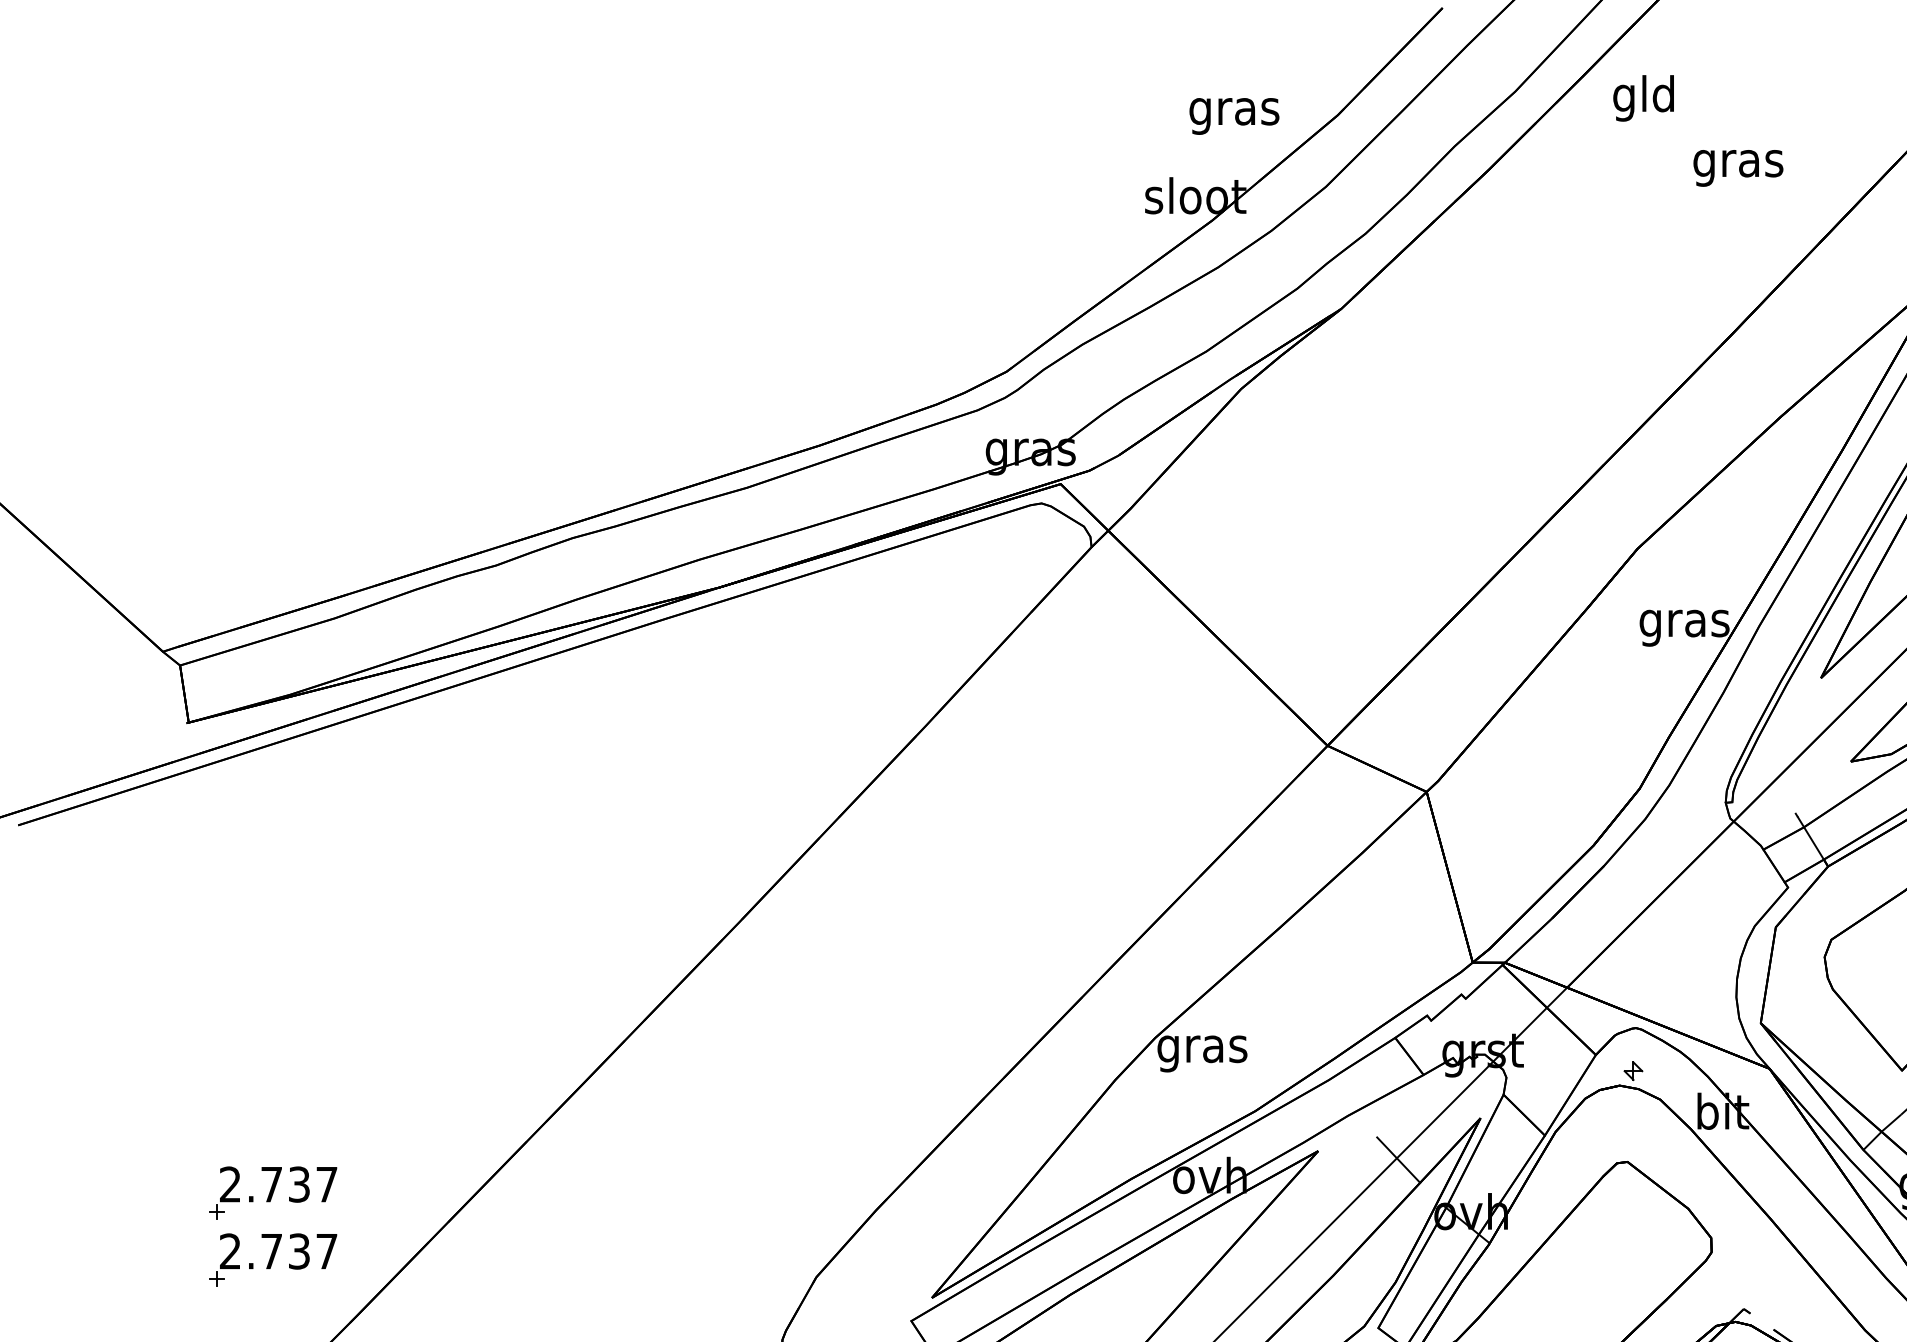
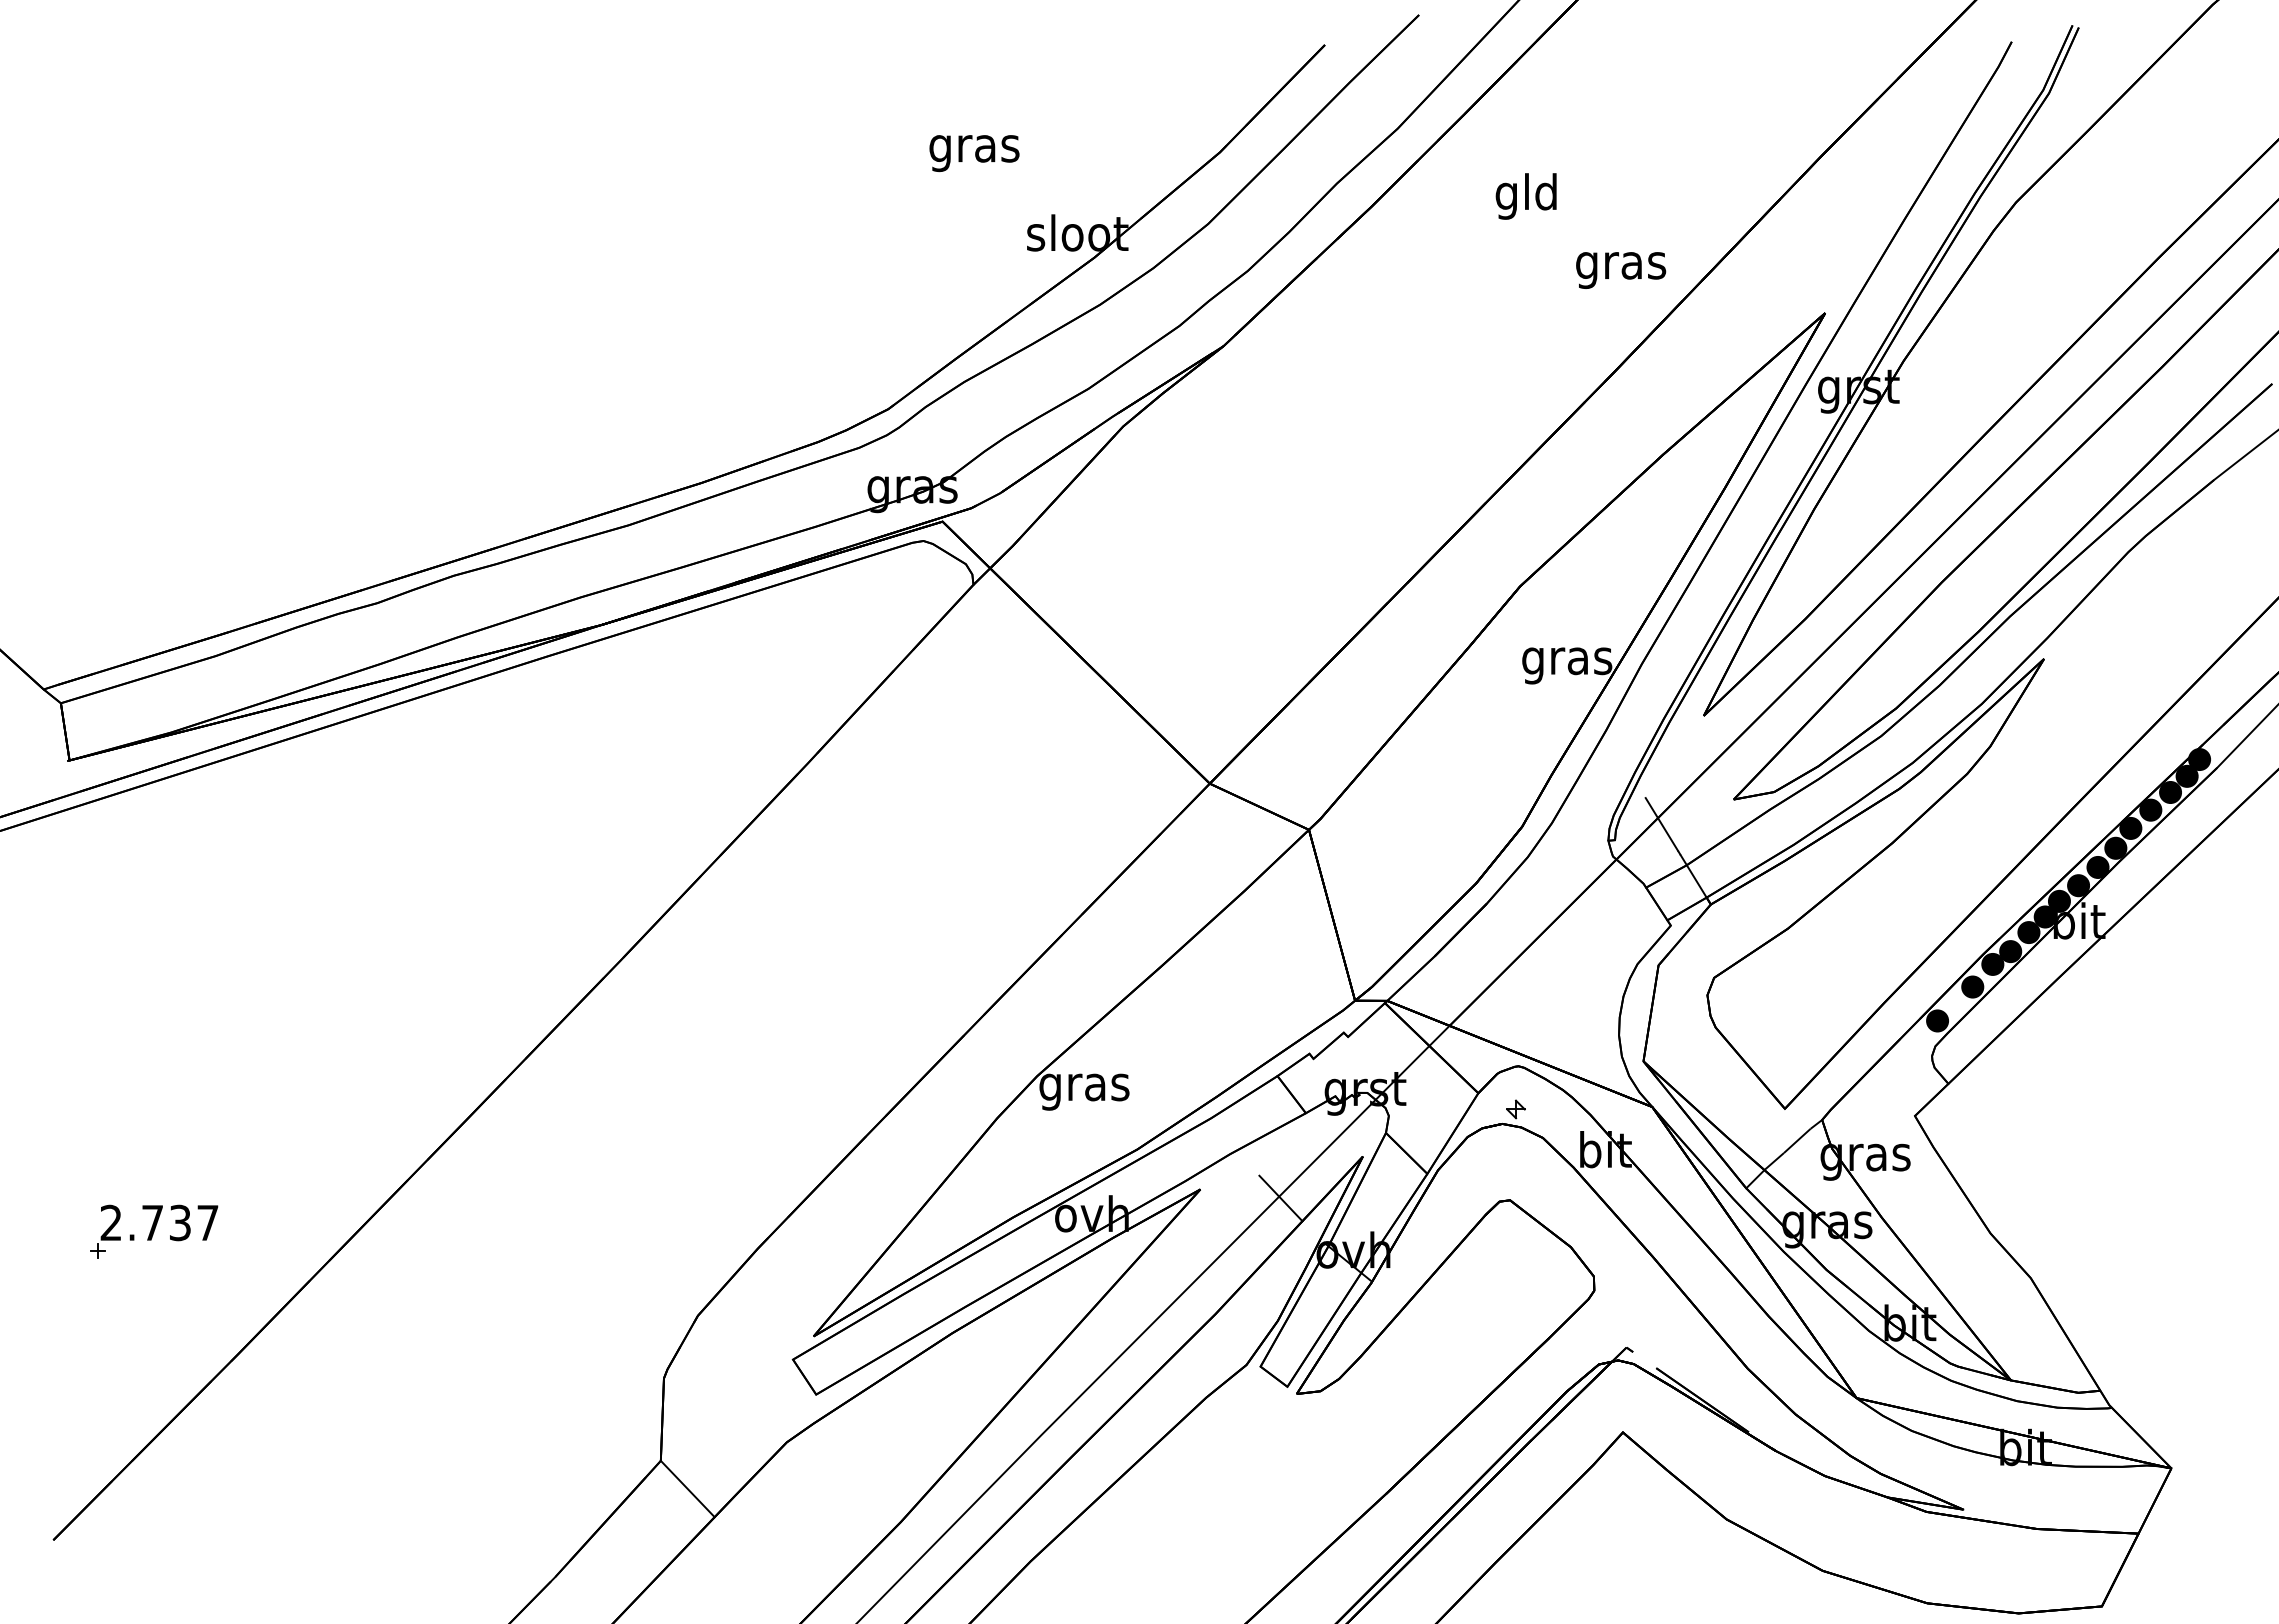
text: (1642, 98) -> (1525, 196), moved
text: (1234, 116) -> (974, 153), moved
text: (1738, 168) -> (1621, 270), moved
line: (1778, 786) -> (1661, 824), added
part: (273, 1260) -> (154, 1298), removed

